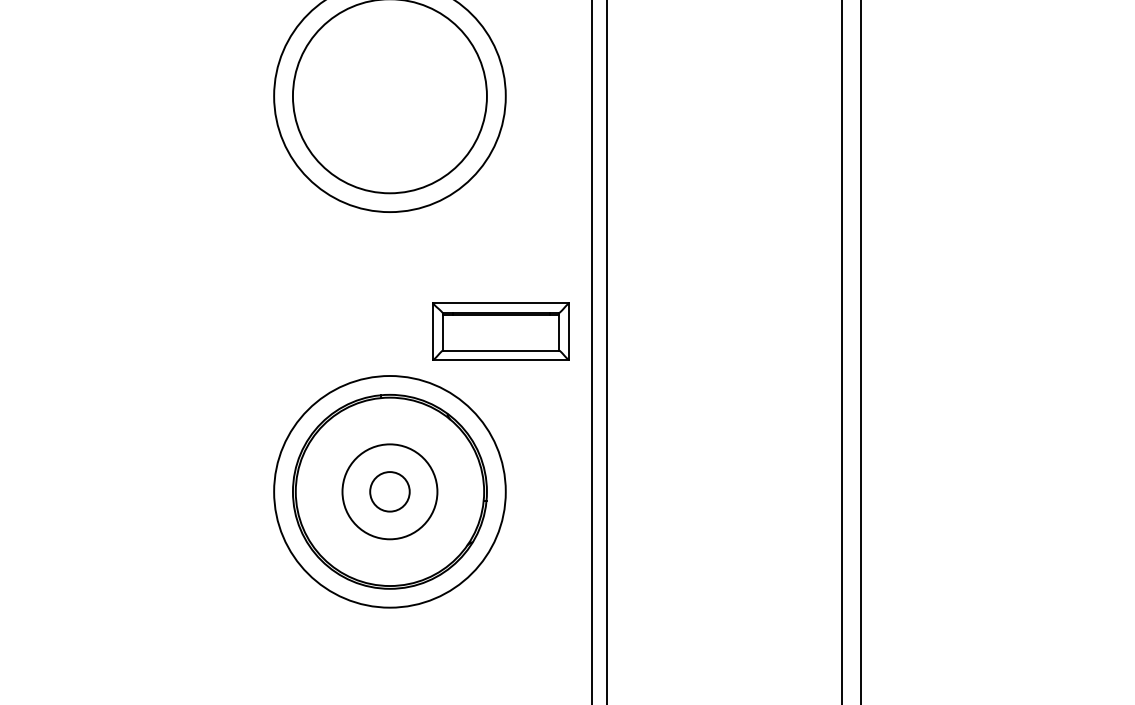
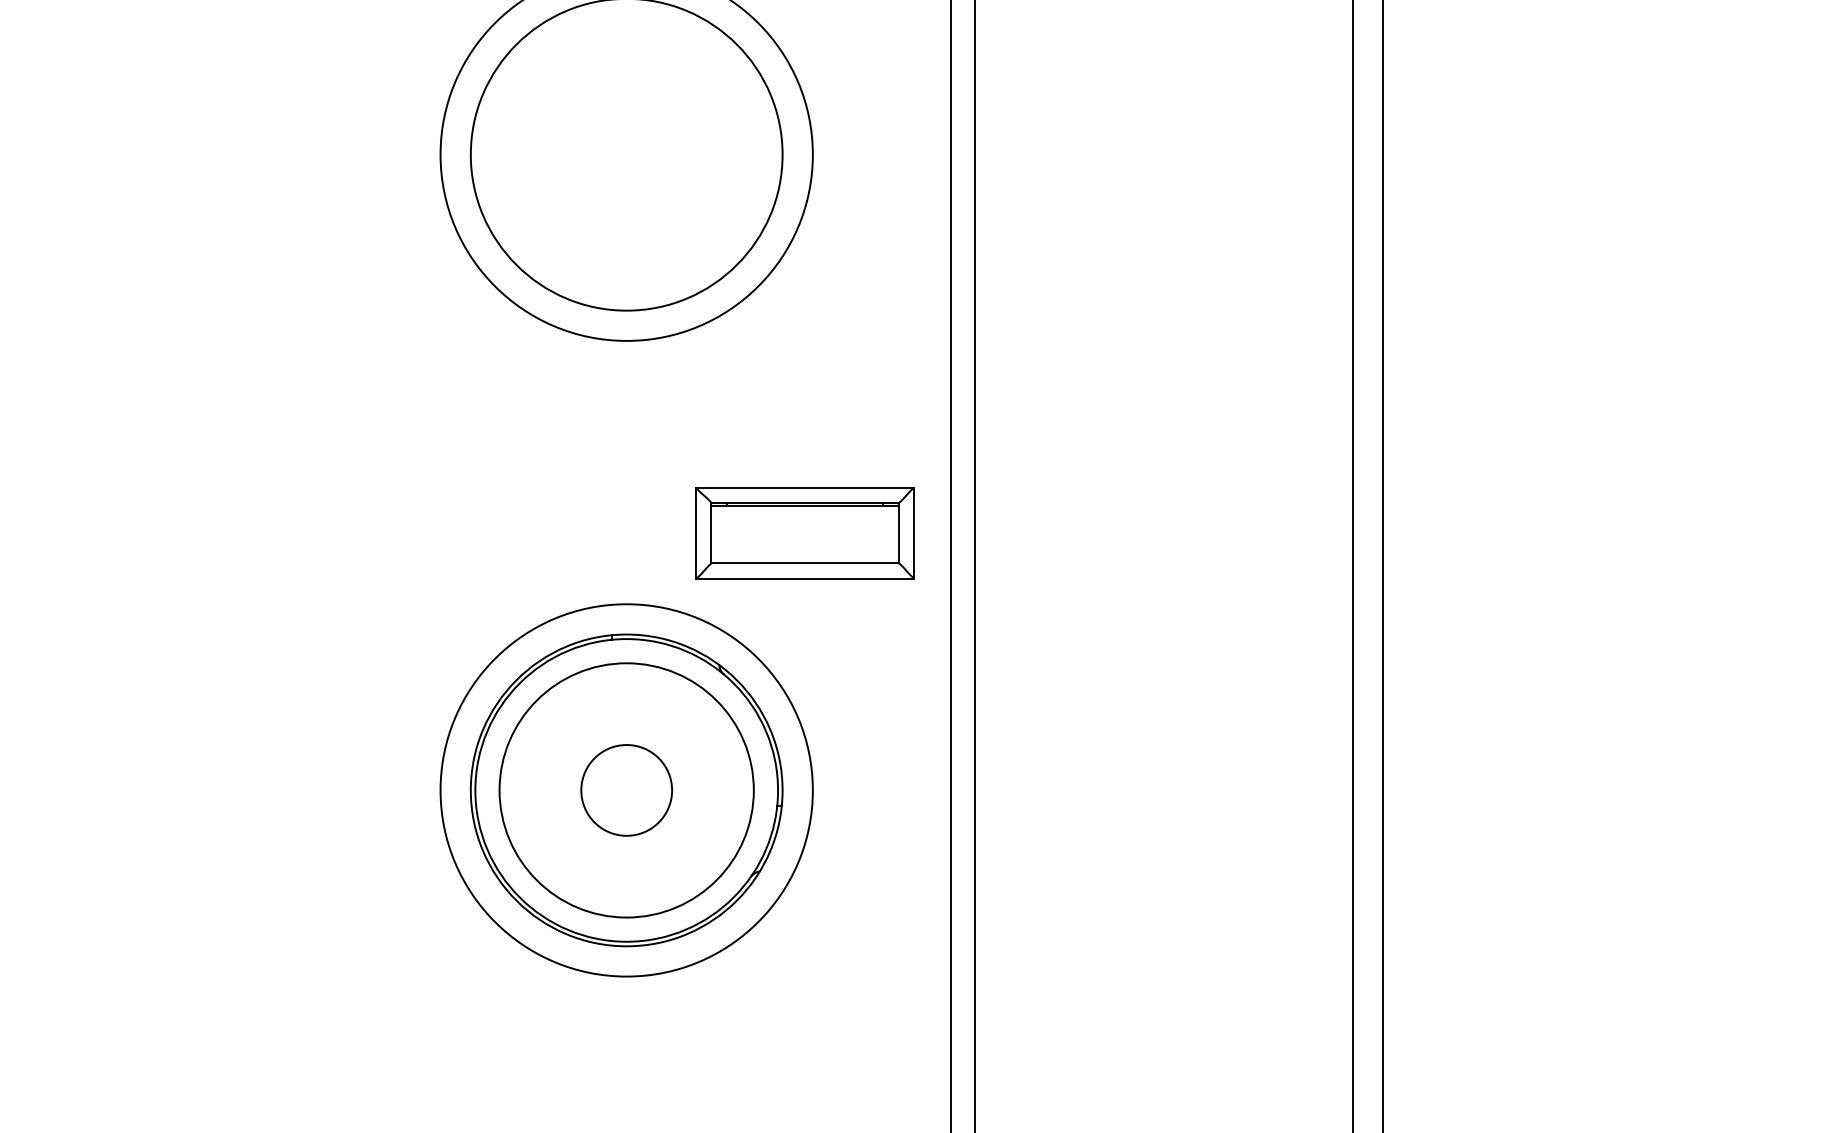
circle: (389, 491) -> (625, 789), size x1.43
circle: (389, 491) -> (625, 789), size x1.67

